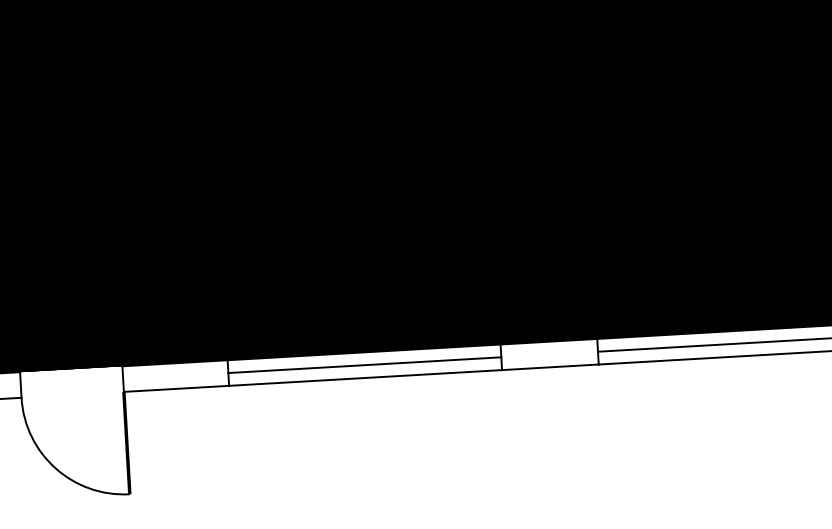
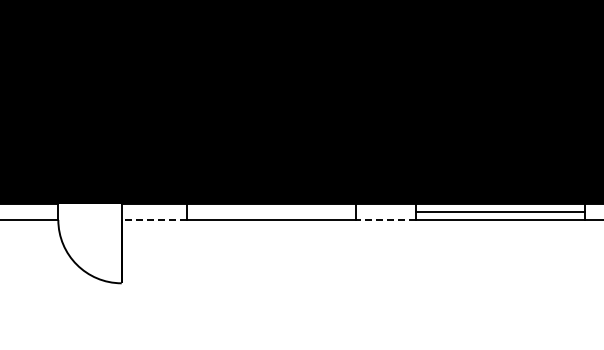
line: (363, 366) -> (270, 212), removed
line: (549, 366) -> (385, 219), solid -> dashed
line: (176, 388) -> (154, 219), solid -> dashed

